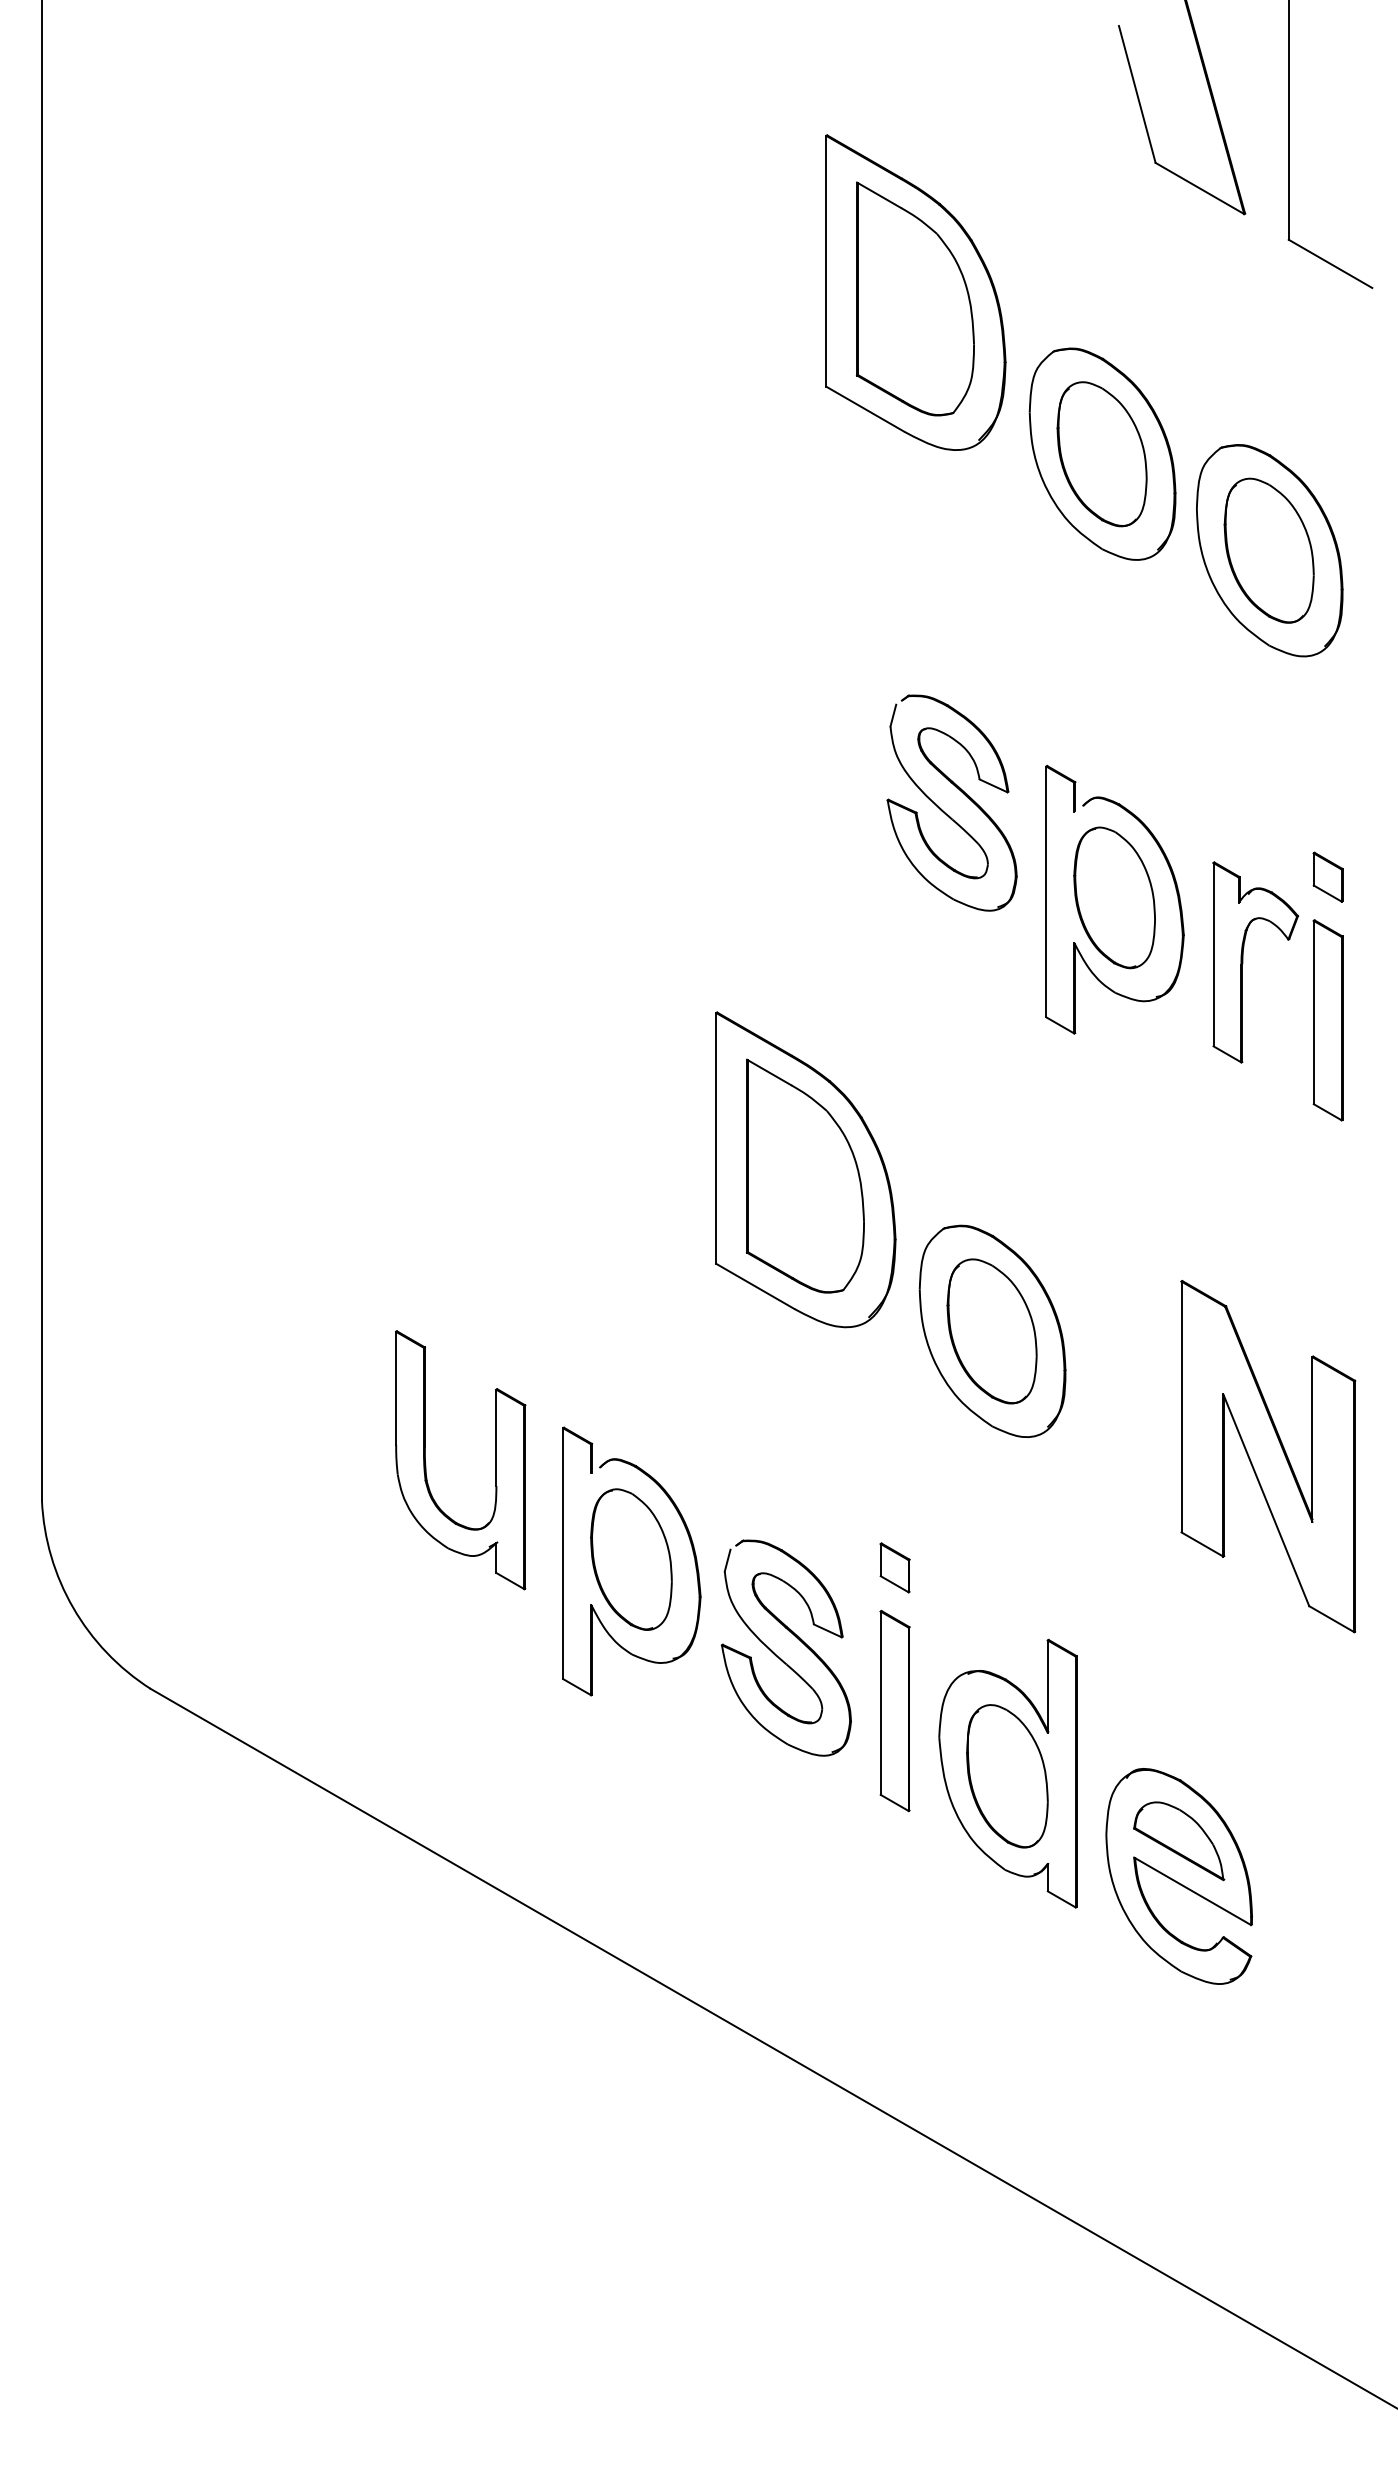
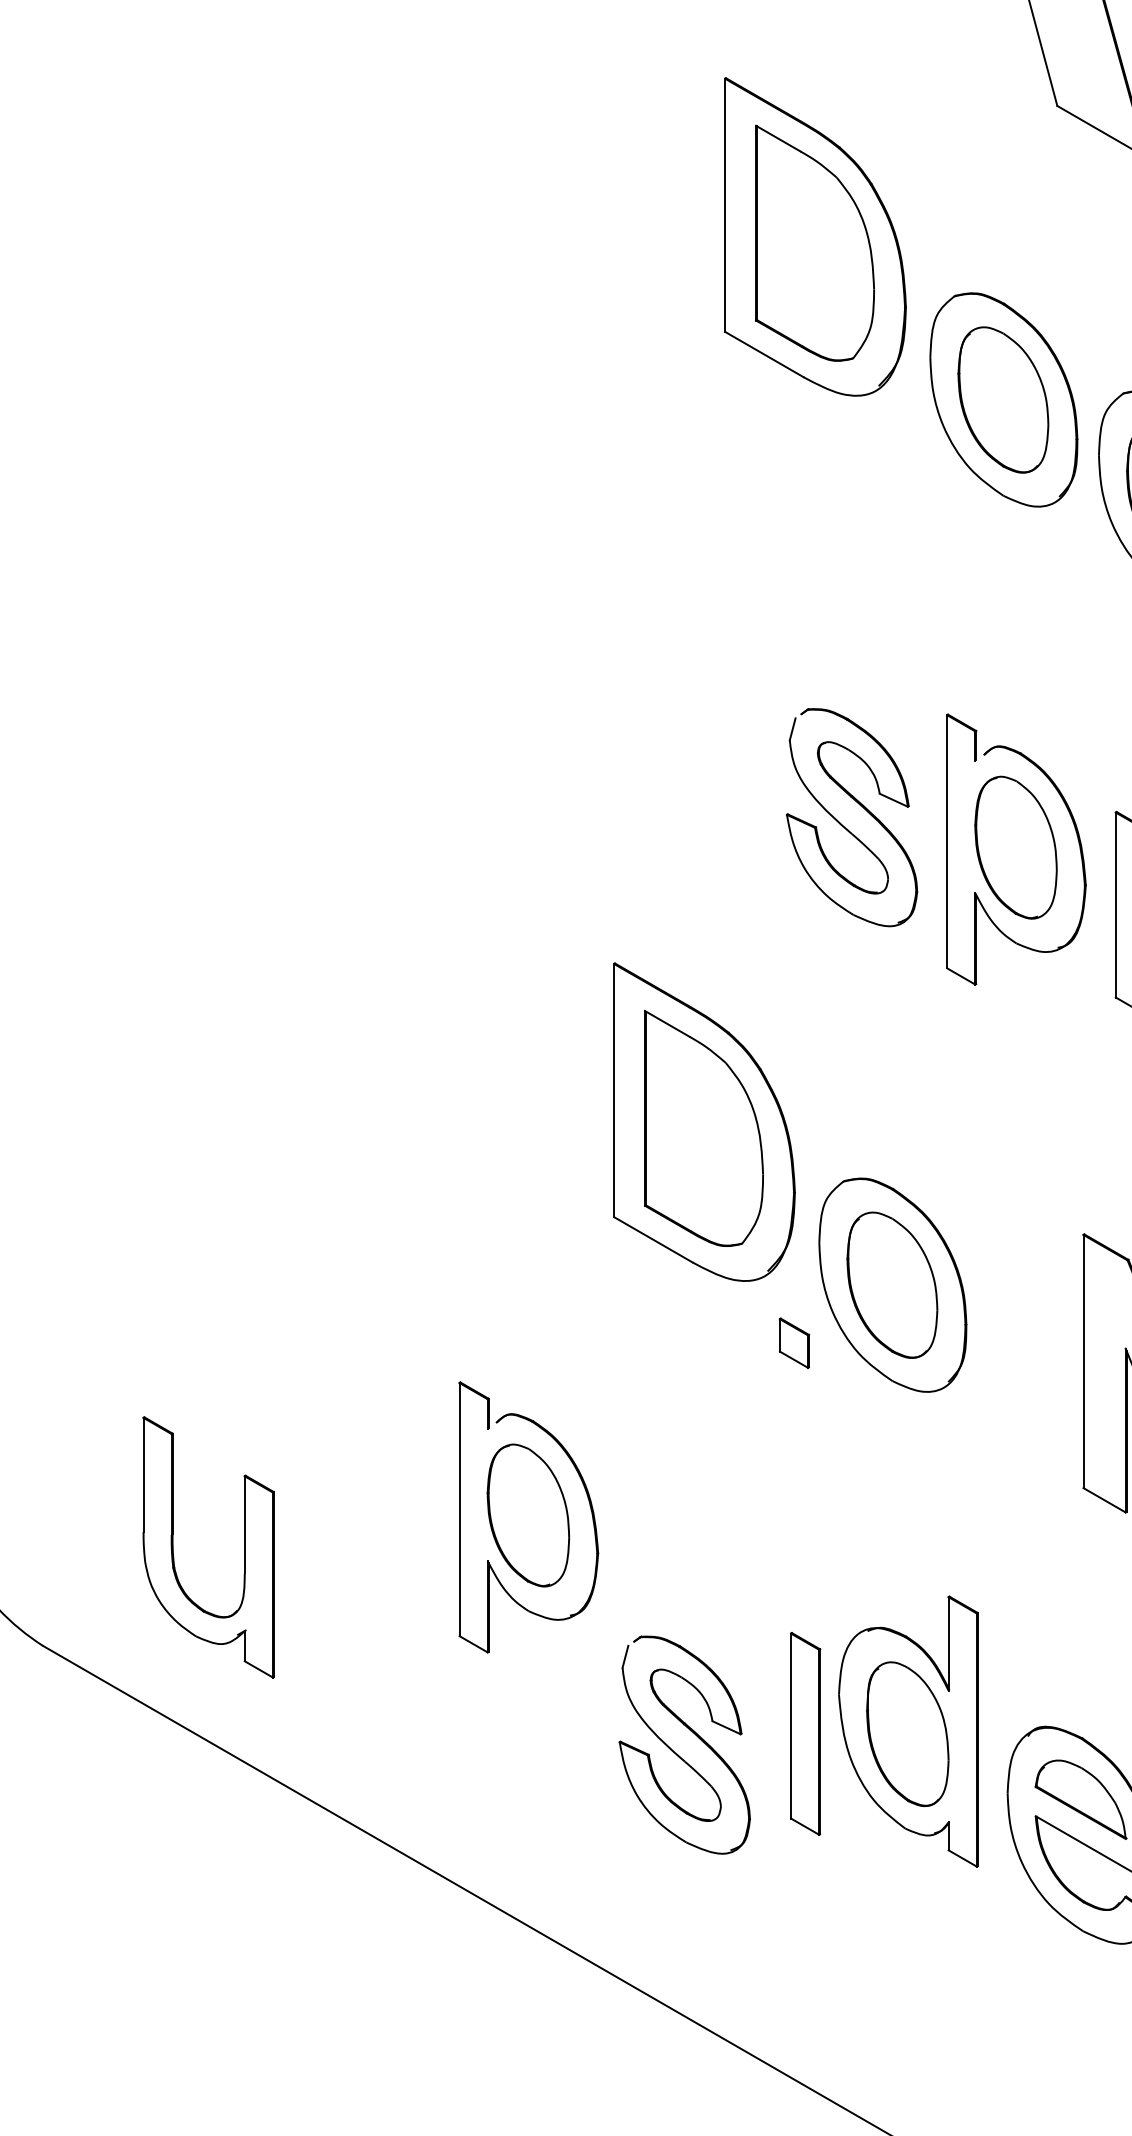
part: (943, 810) -> (843, 825), moved
part: (426, 1464) -> (174, 1551), moved
part: (894, 1567) -> (793, 1342), moved
part: (780, 1657) -> (678, 1754), moved
part: (894, 1711) -> (804, 1734), moved

